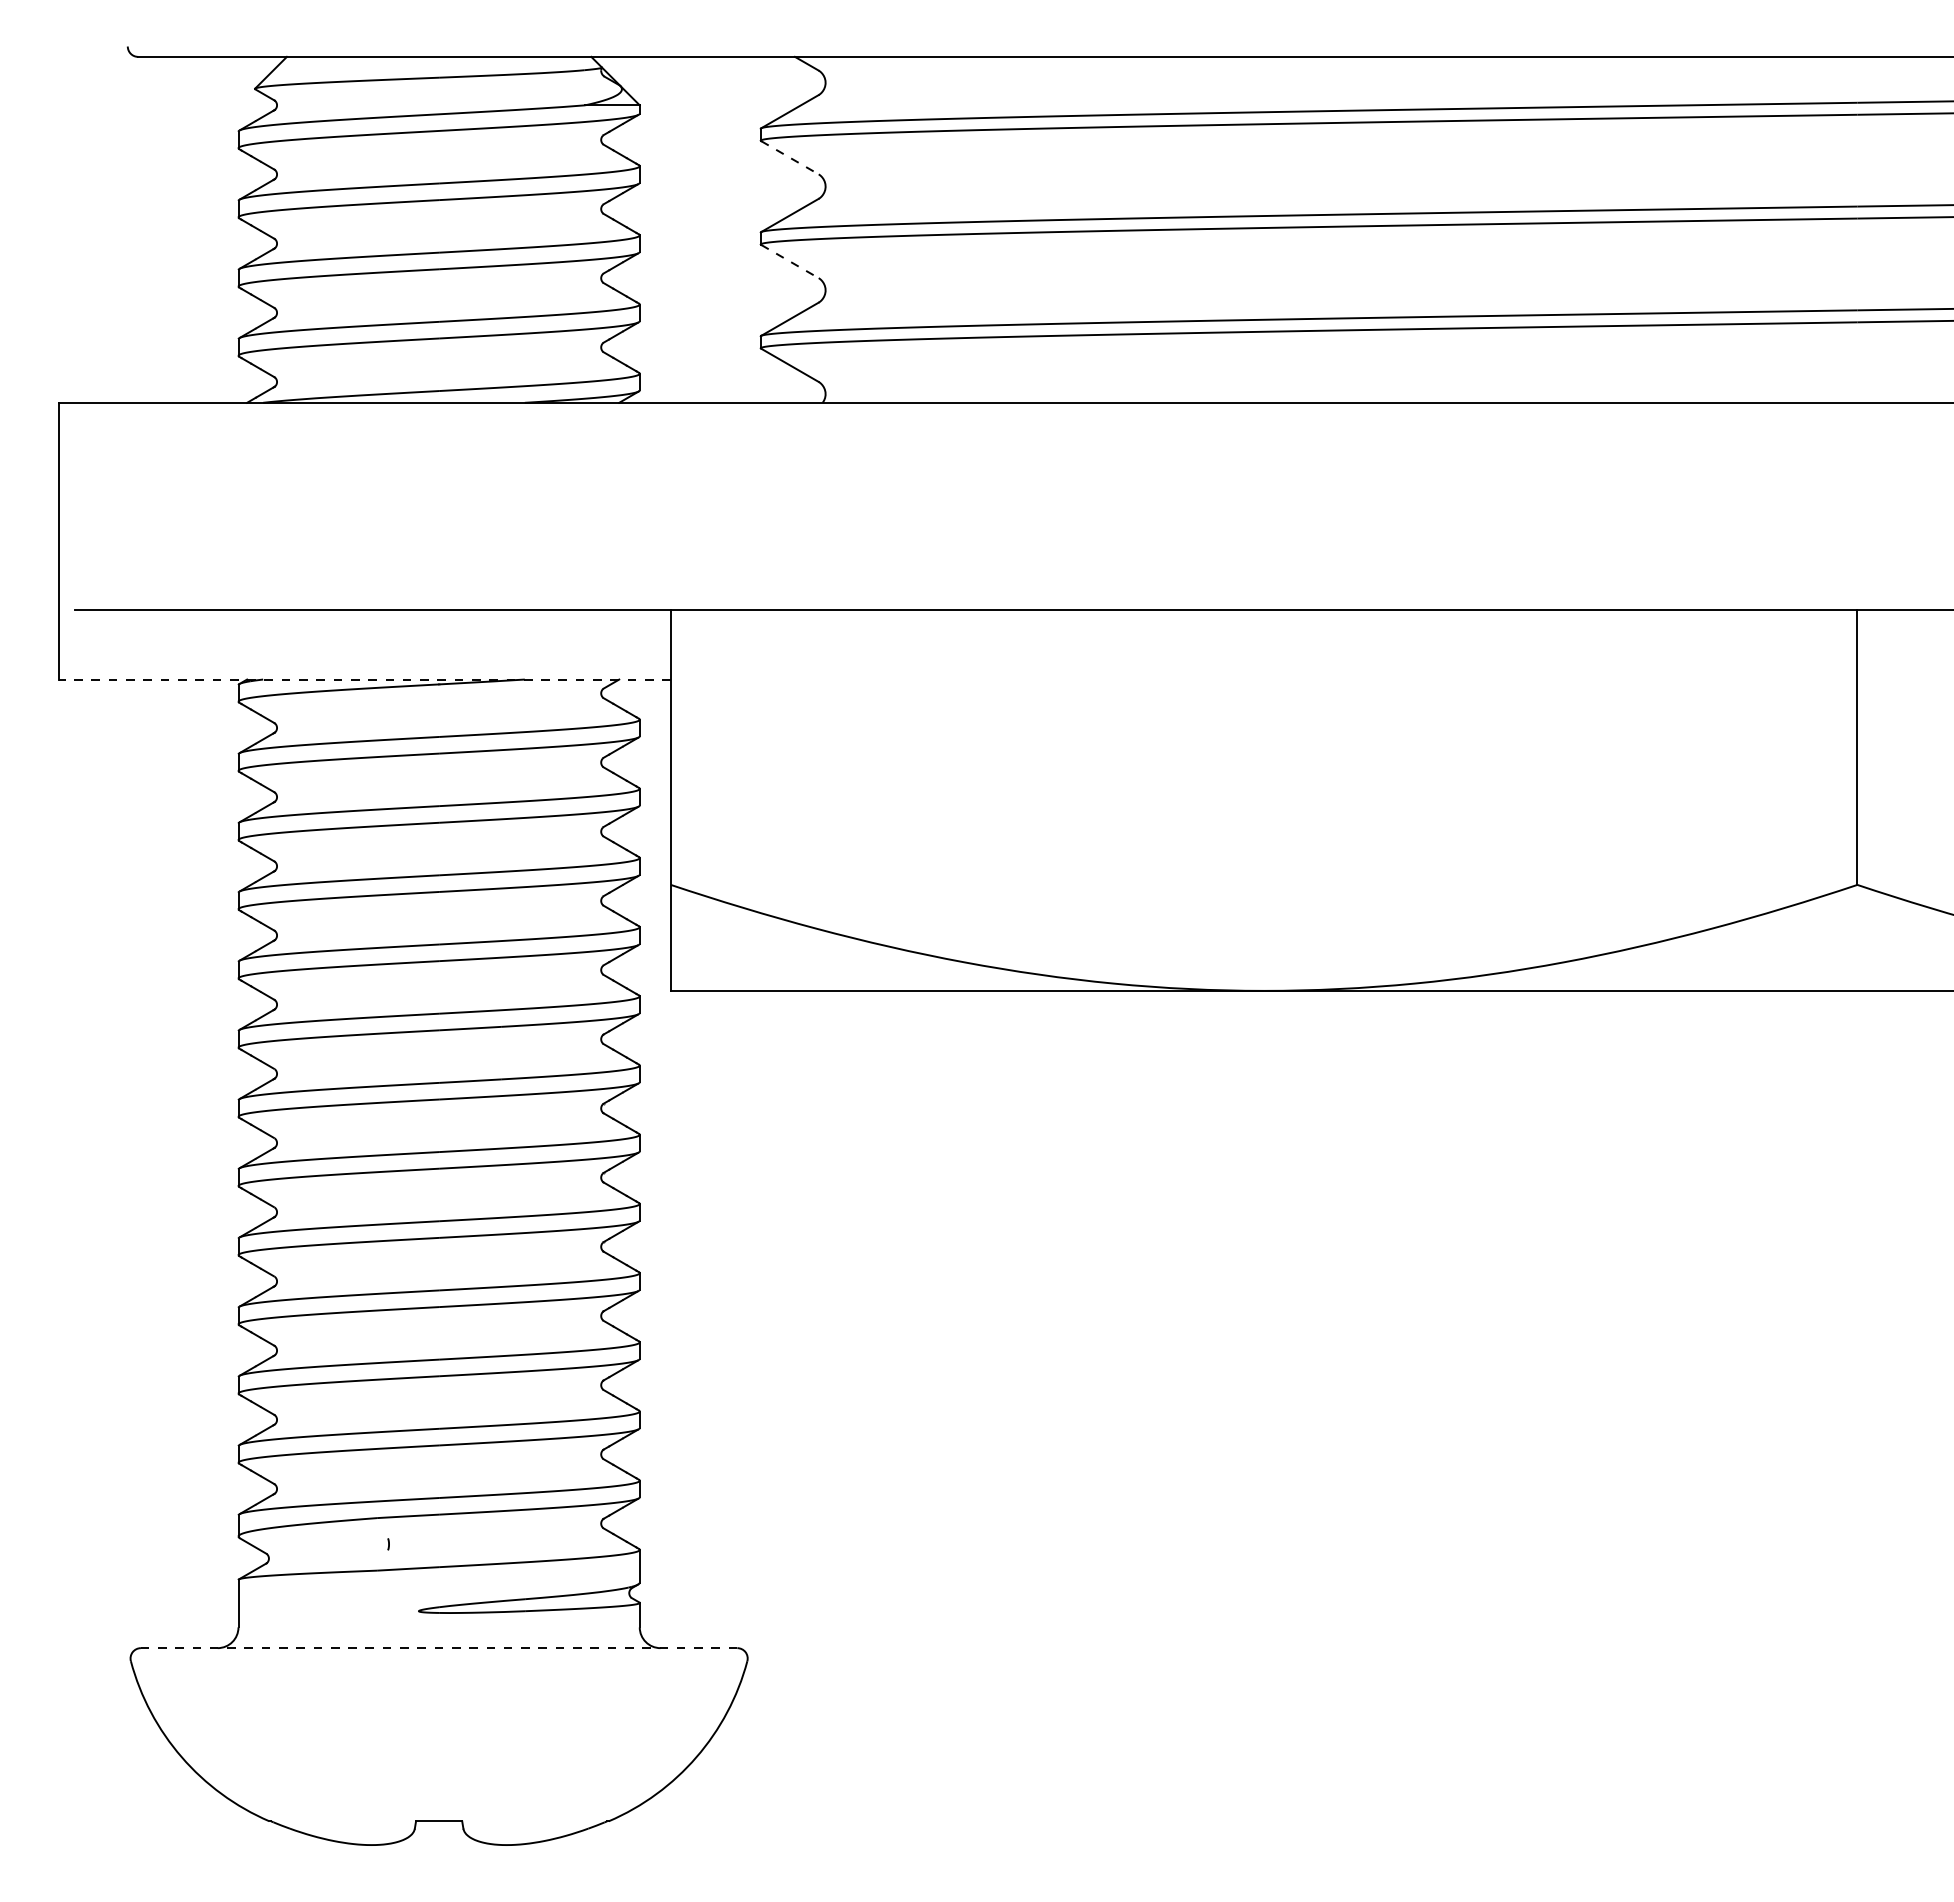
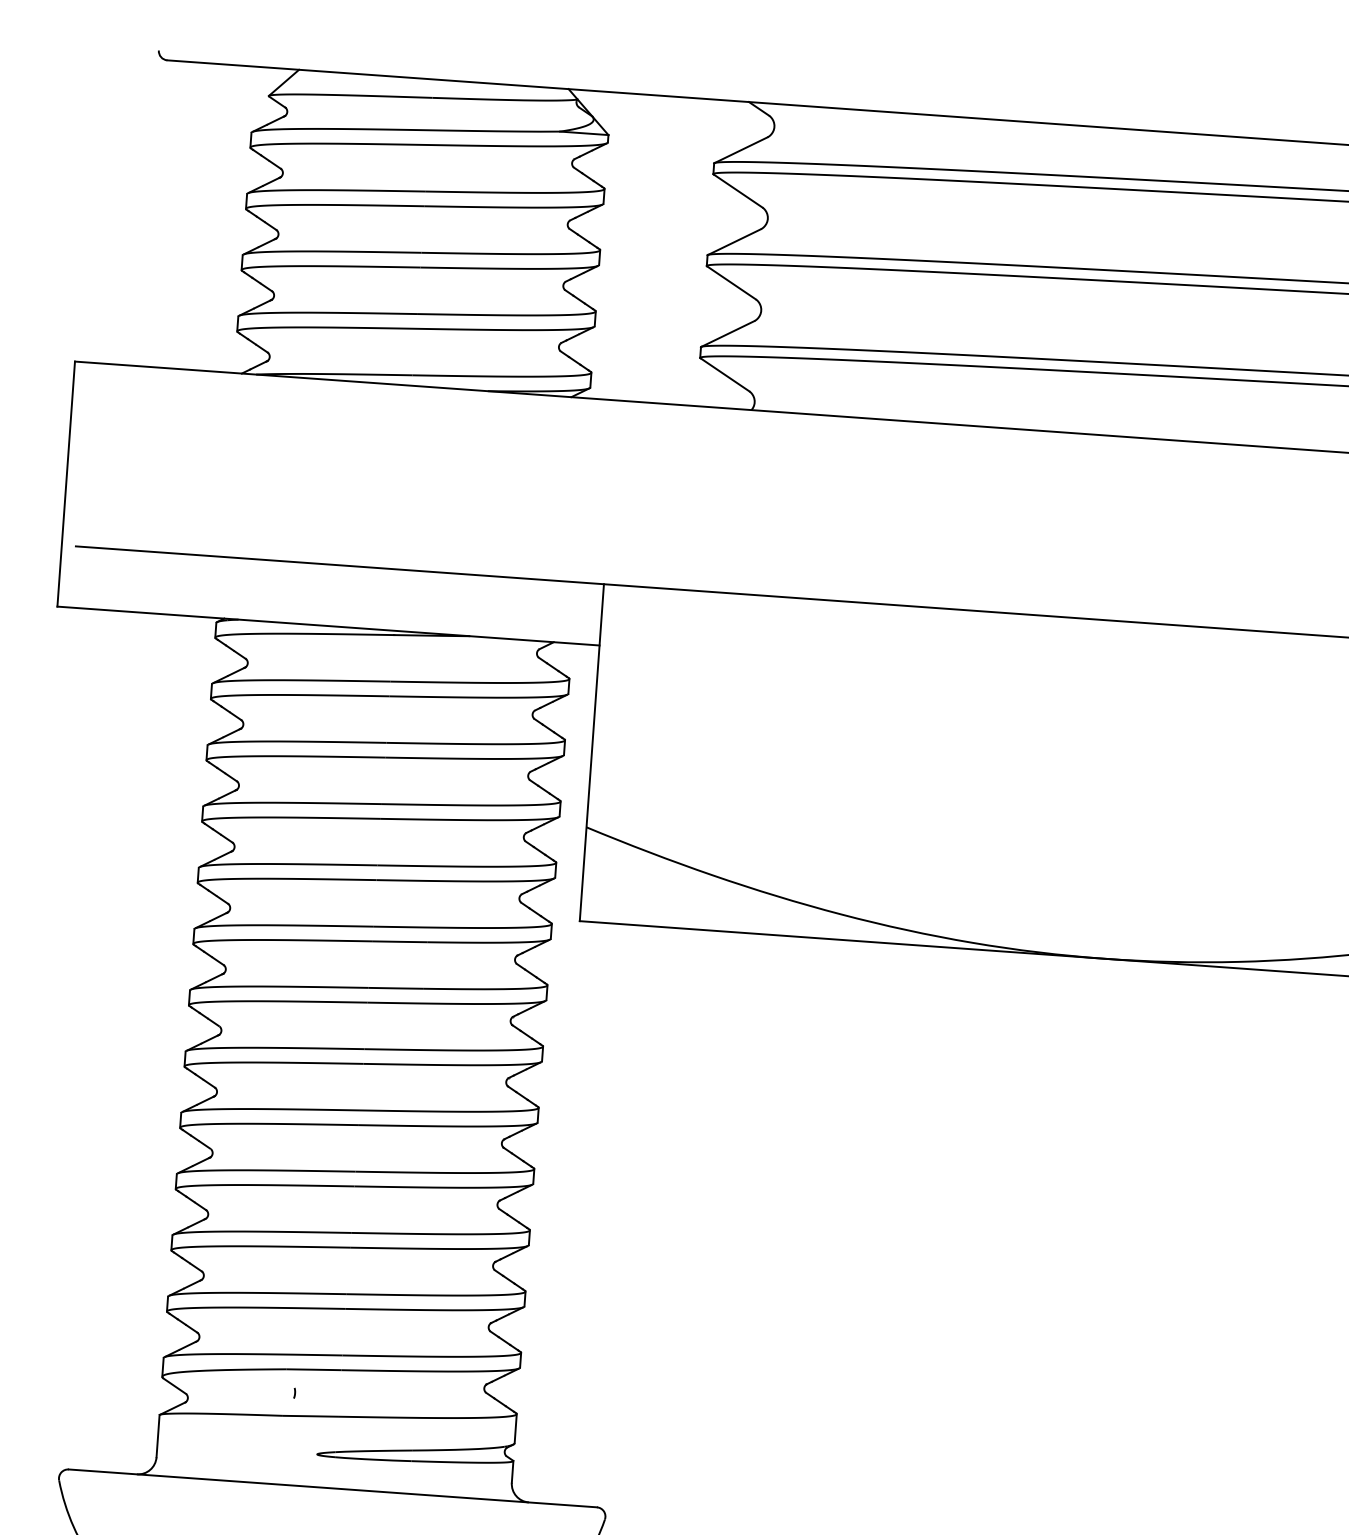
line: (790, 158) -> (738, 191), dashed -> solid
line: (790, 261) -> (732, 282), dashed -> solid
line: (364, 679) -> (328, 625), dashed -> solid
line: (438, 1648) -> (332, 1488), dashed -> solid

